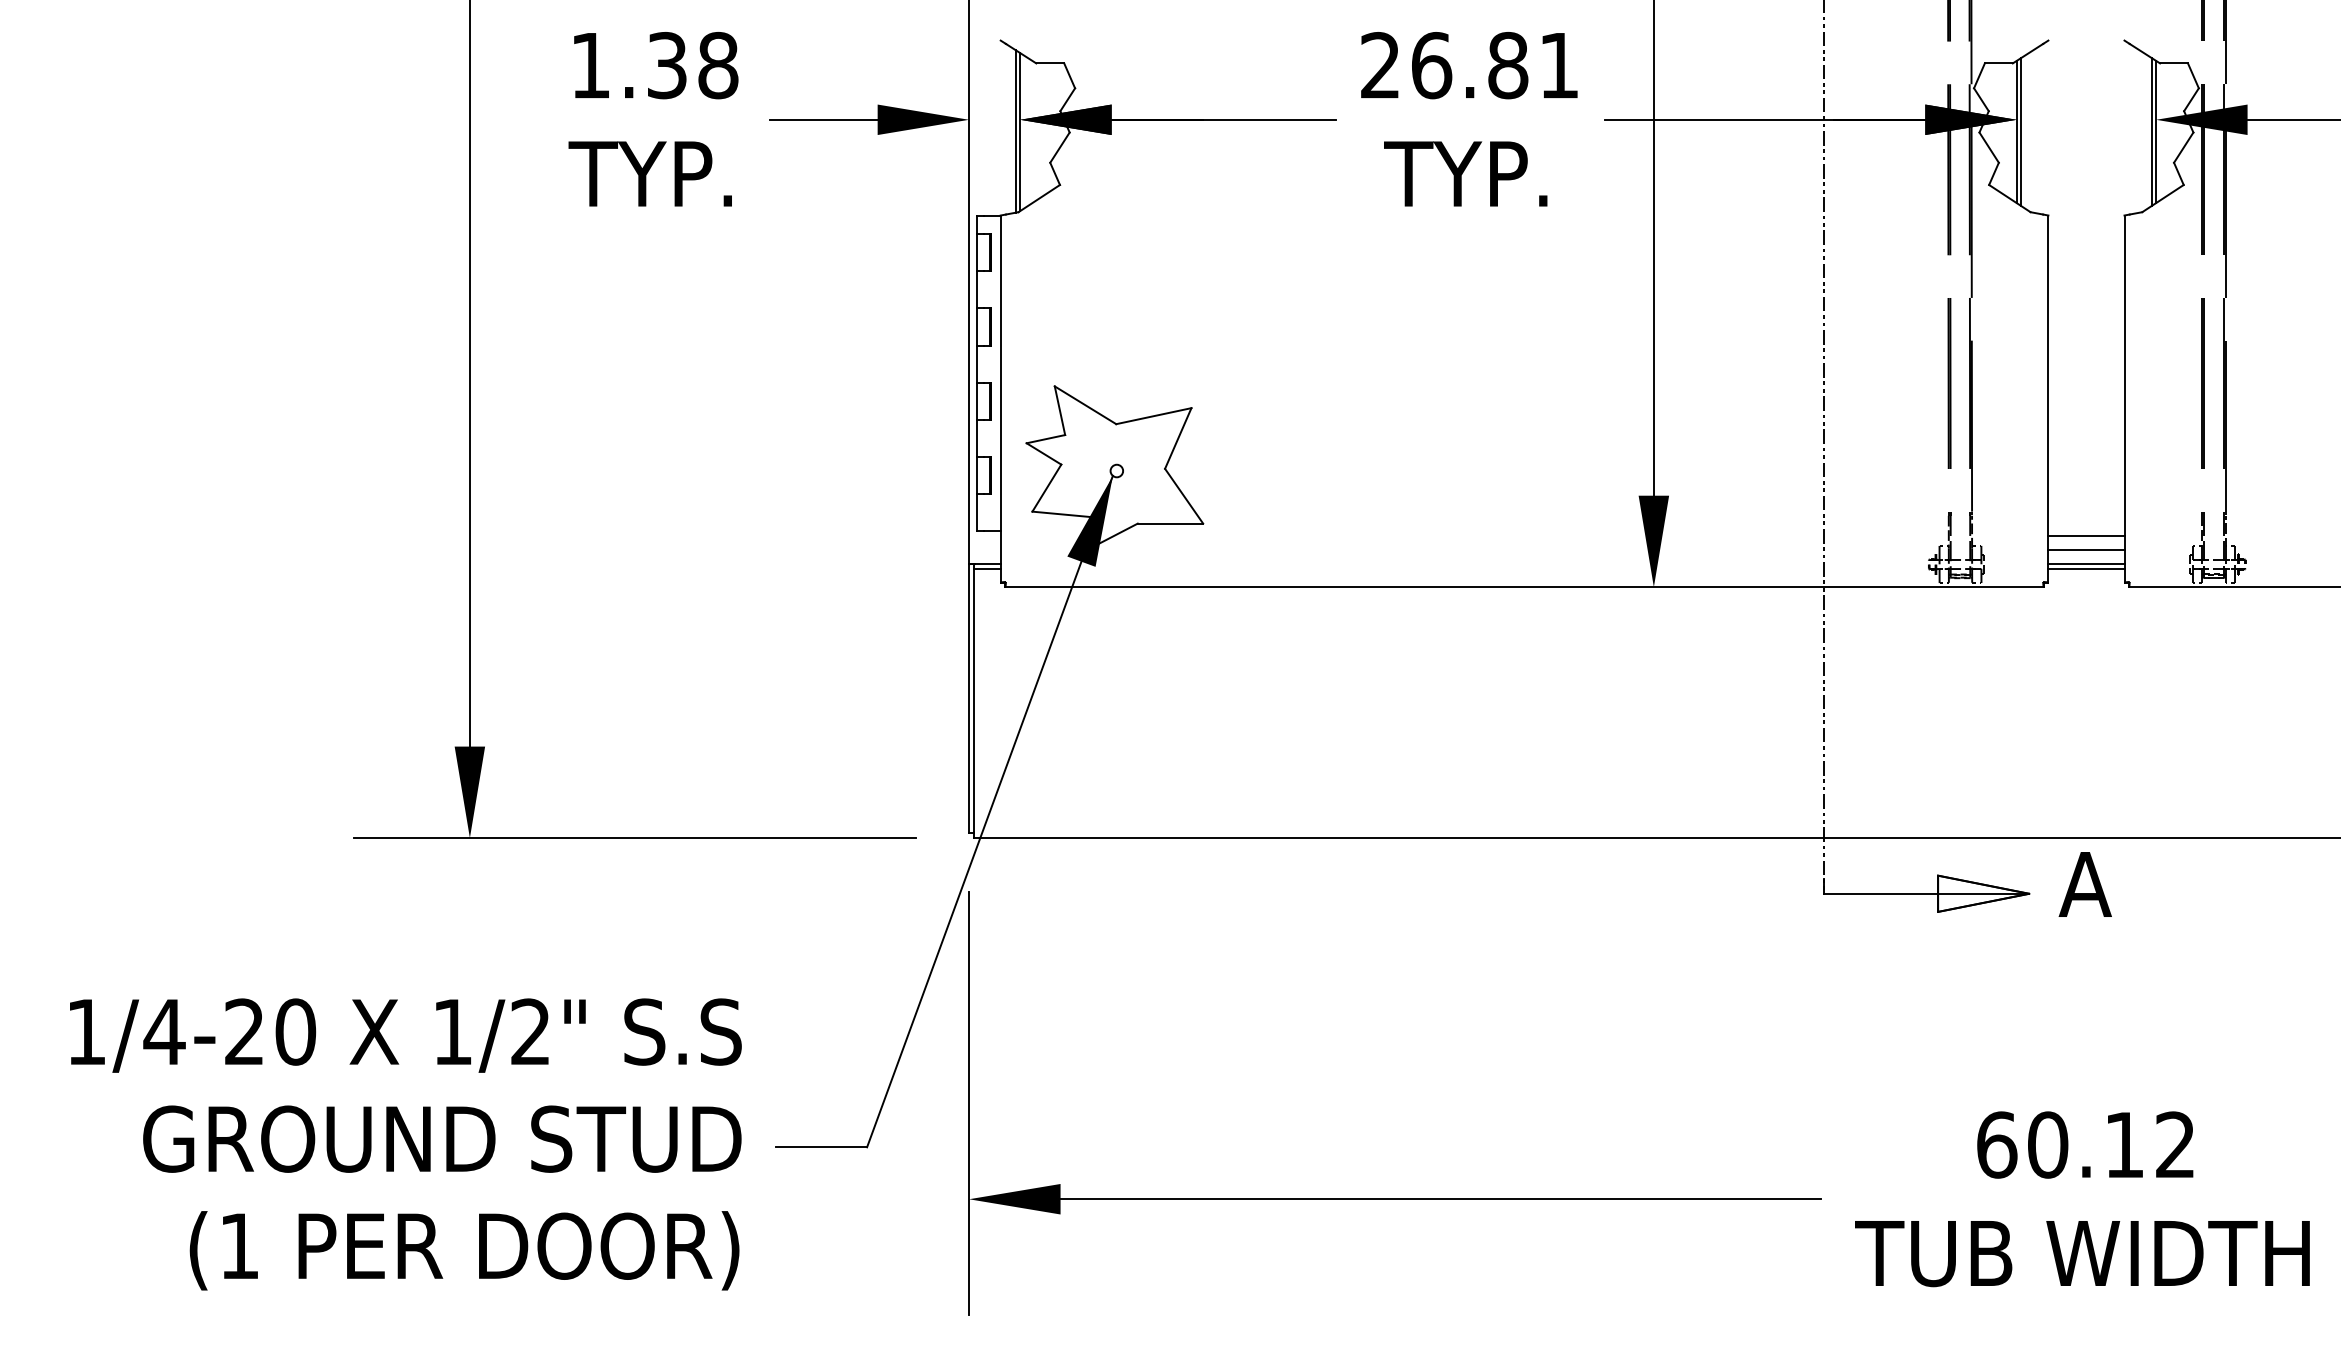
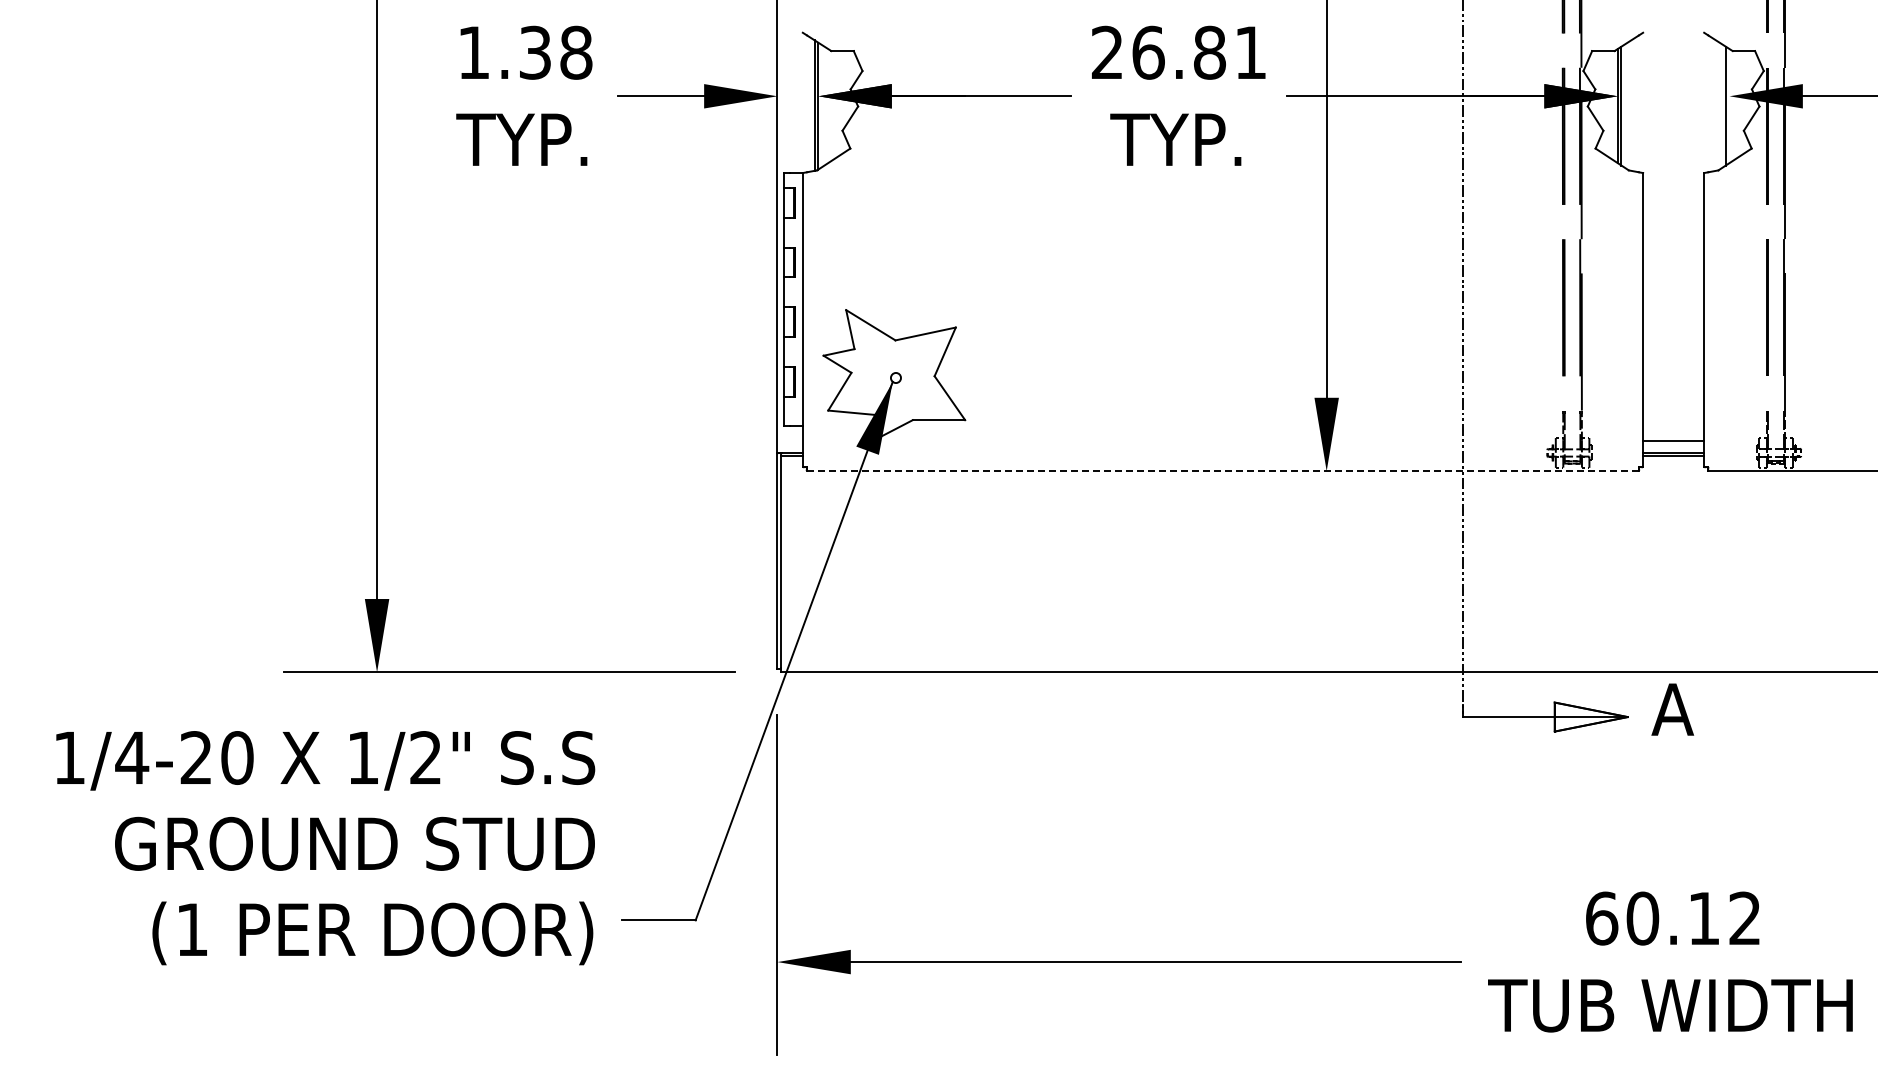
line: (2156, 132) -> (1729, 106), removed
line: (2086, 536) -> (1673, 430), removed
line: (1523, 587) -> (1222, 471), solid -> dashed
text: (405, 1144) -> (325, 848), moved

